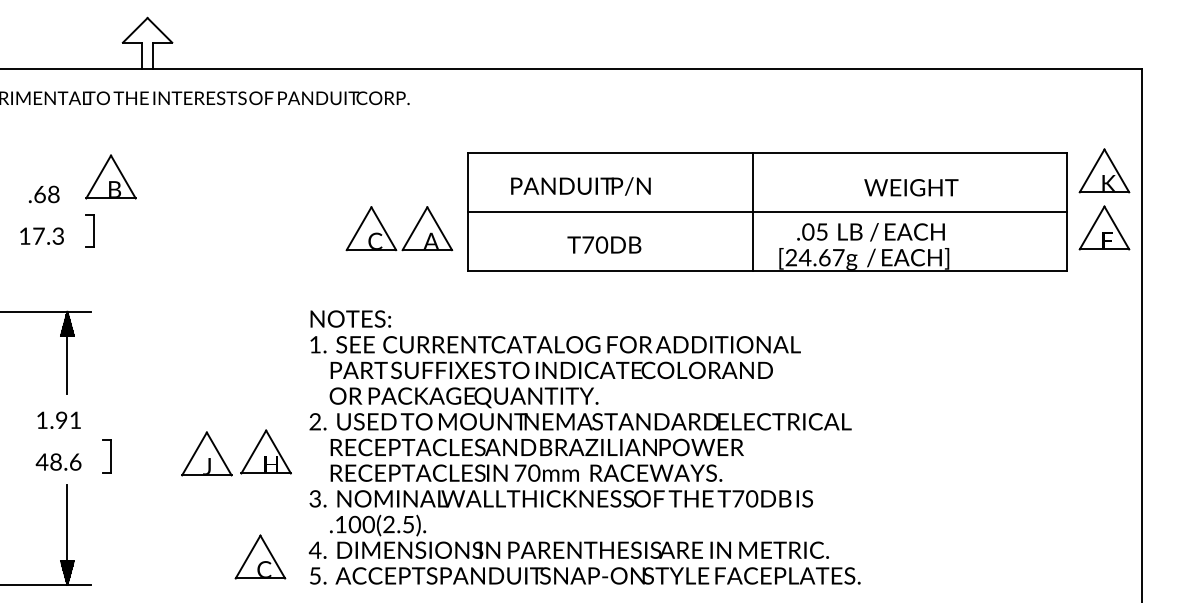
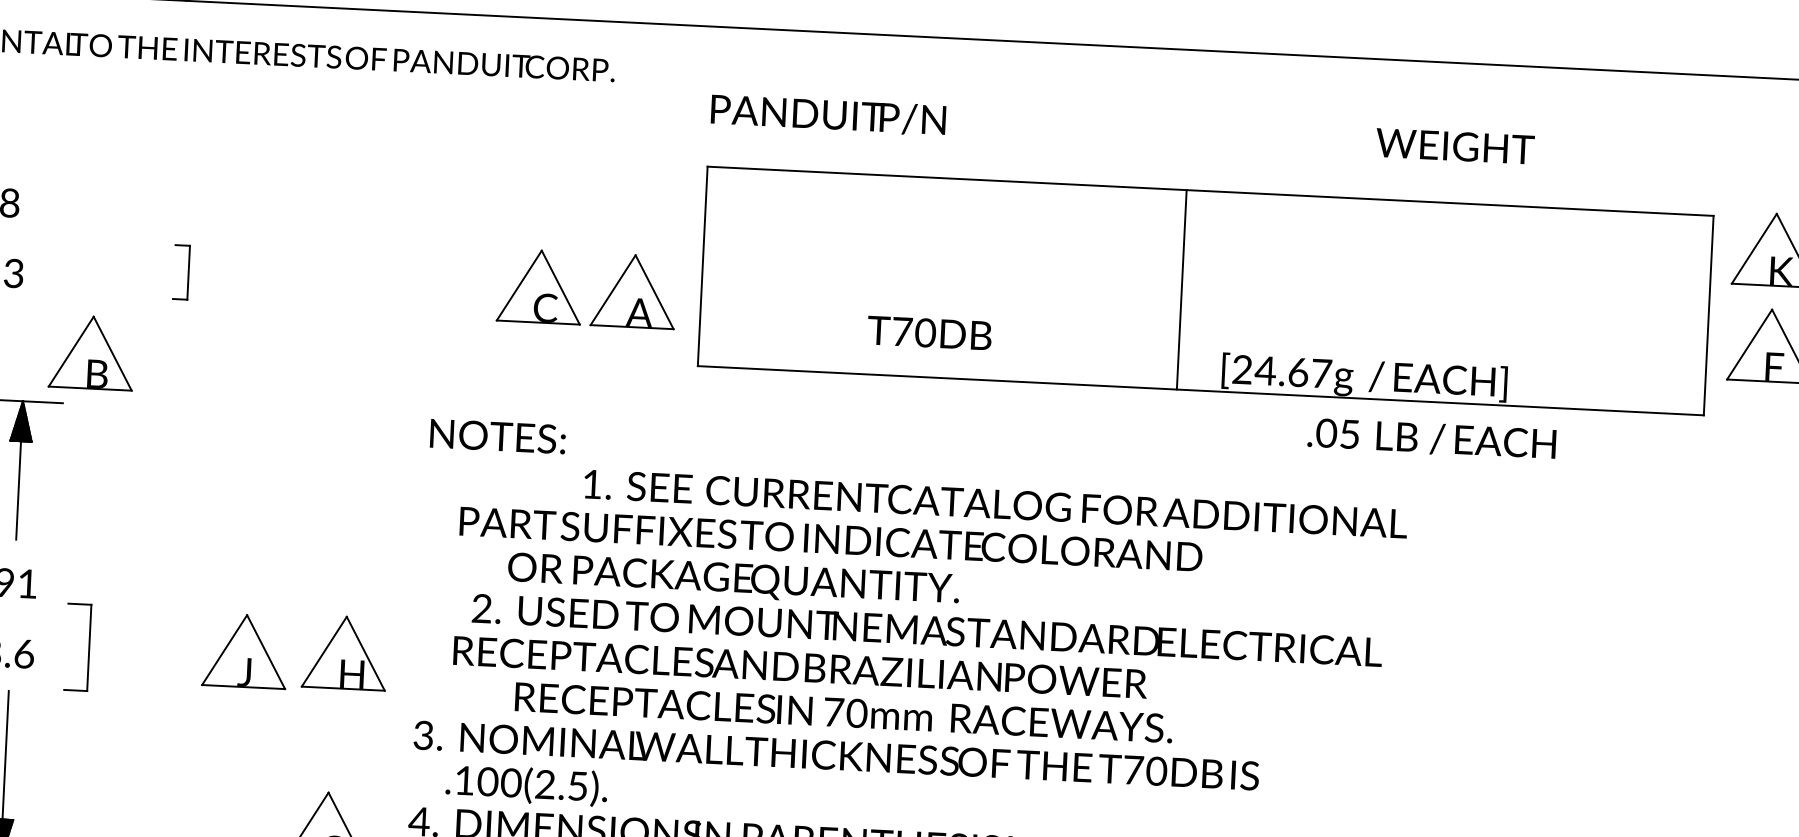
part: (110, 176) -> (91, 351), moved
text: (580, 186) -> (827, 115), moved
text: (911, 187) -> (1455, 145), moved
line: (766, 211) -> (1204, 290), removed
part: (89, 230) -> (180, 272), moved
text: (870, 232) -> (1431, 439), moved
text: (555, 344) -> (995, 503), moved
text: (580, 408) -> (928, 608), moved
part: (106, 456) -> (76, 647), size x1.6
text: (526, 472) -> (844, 711), moved

